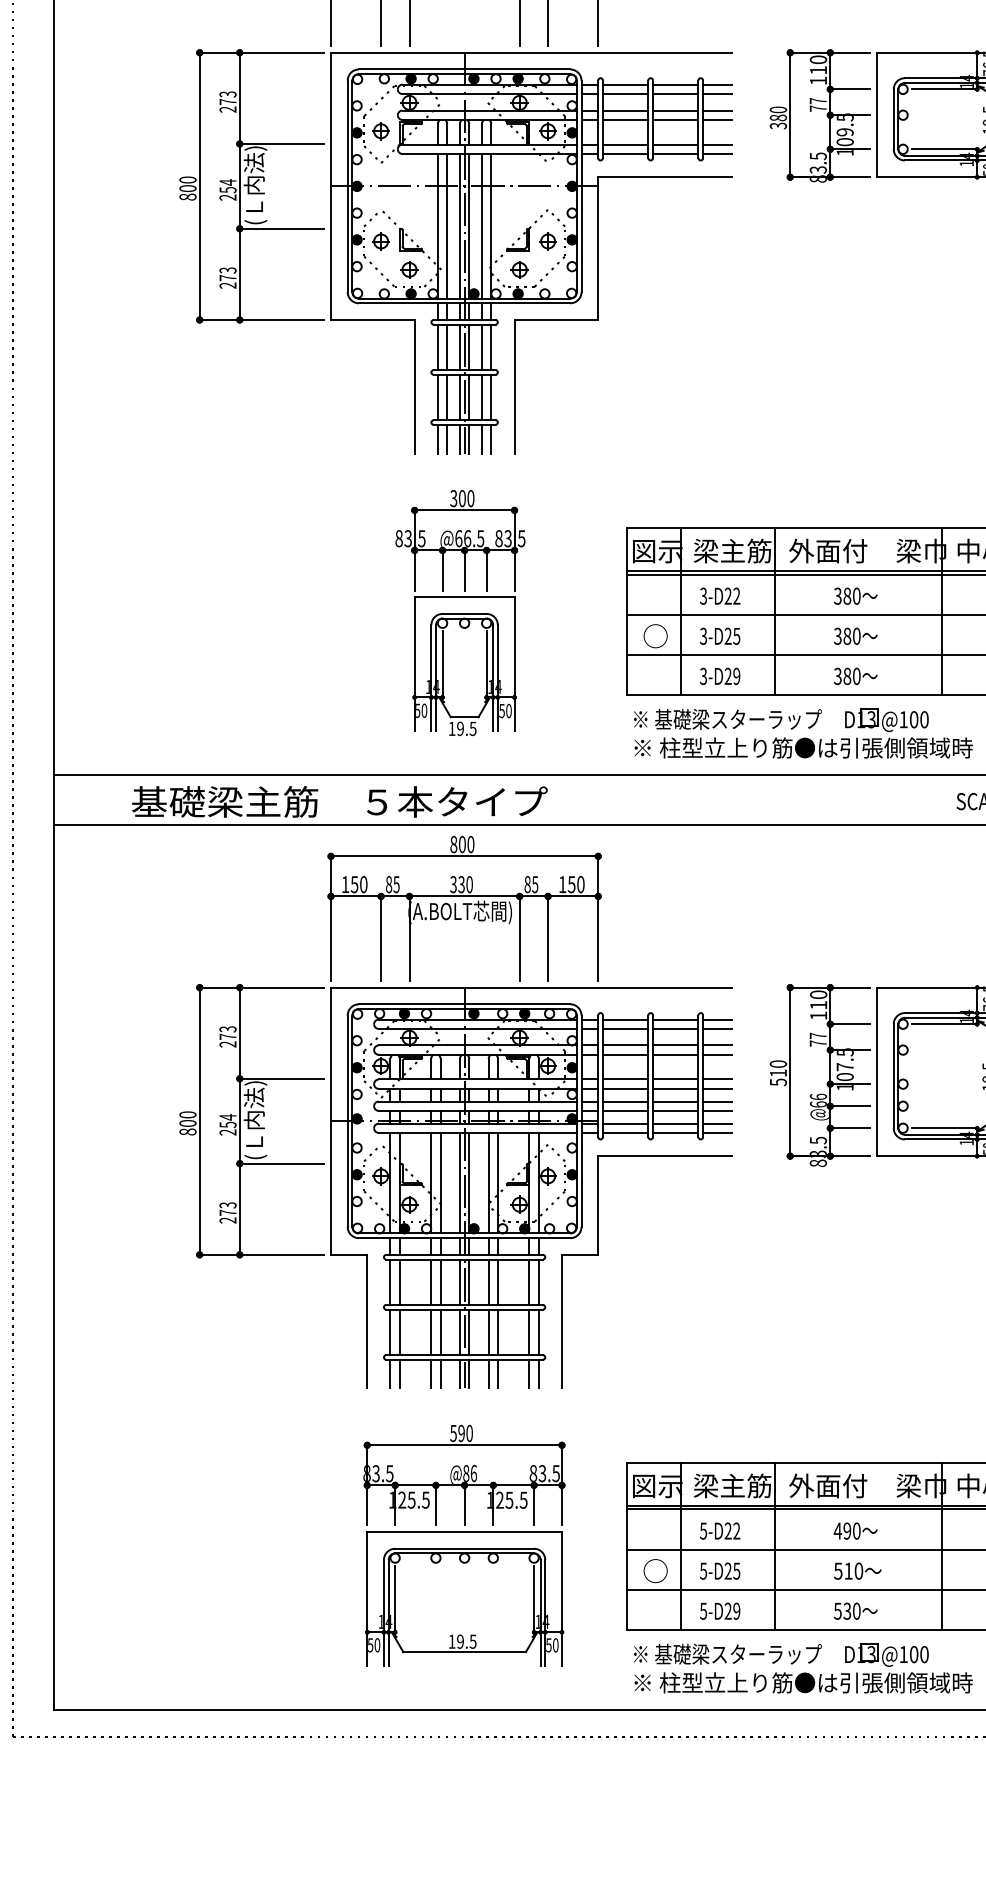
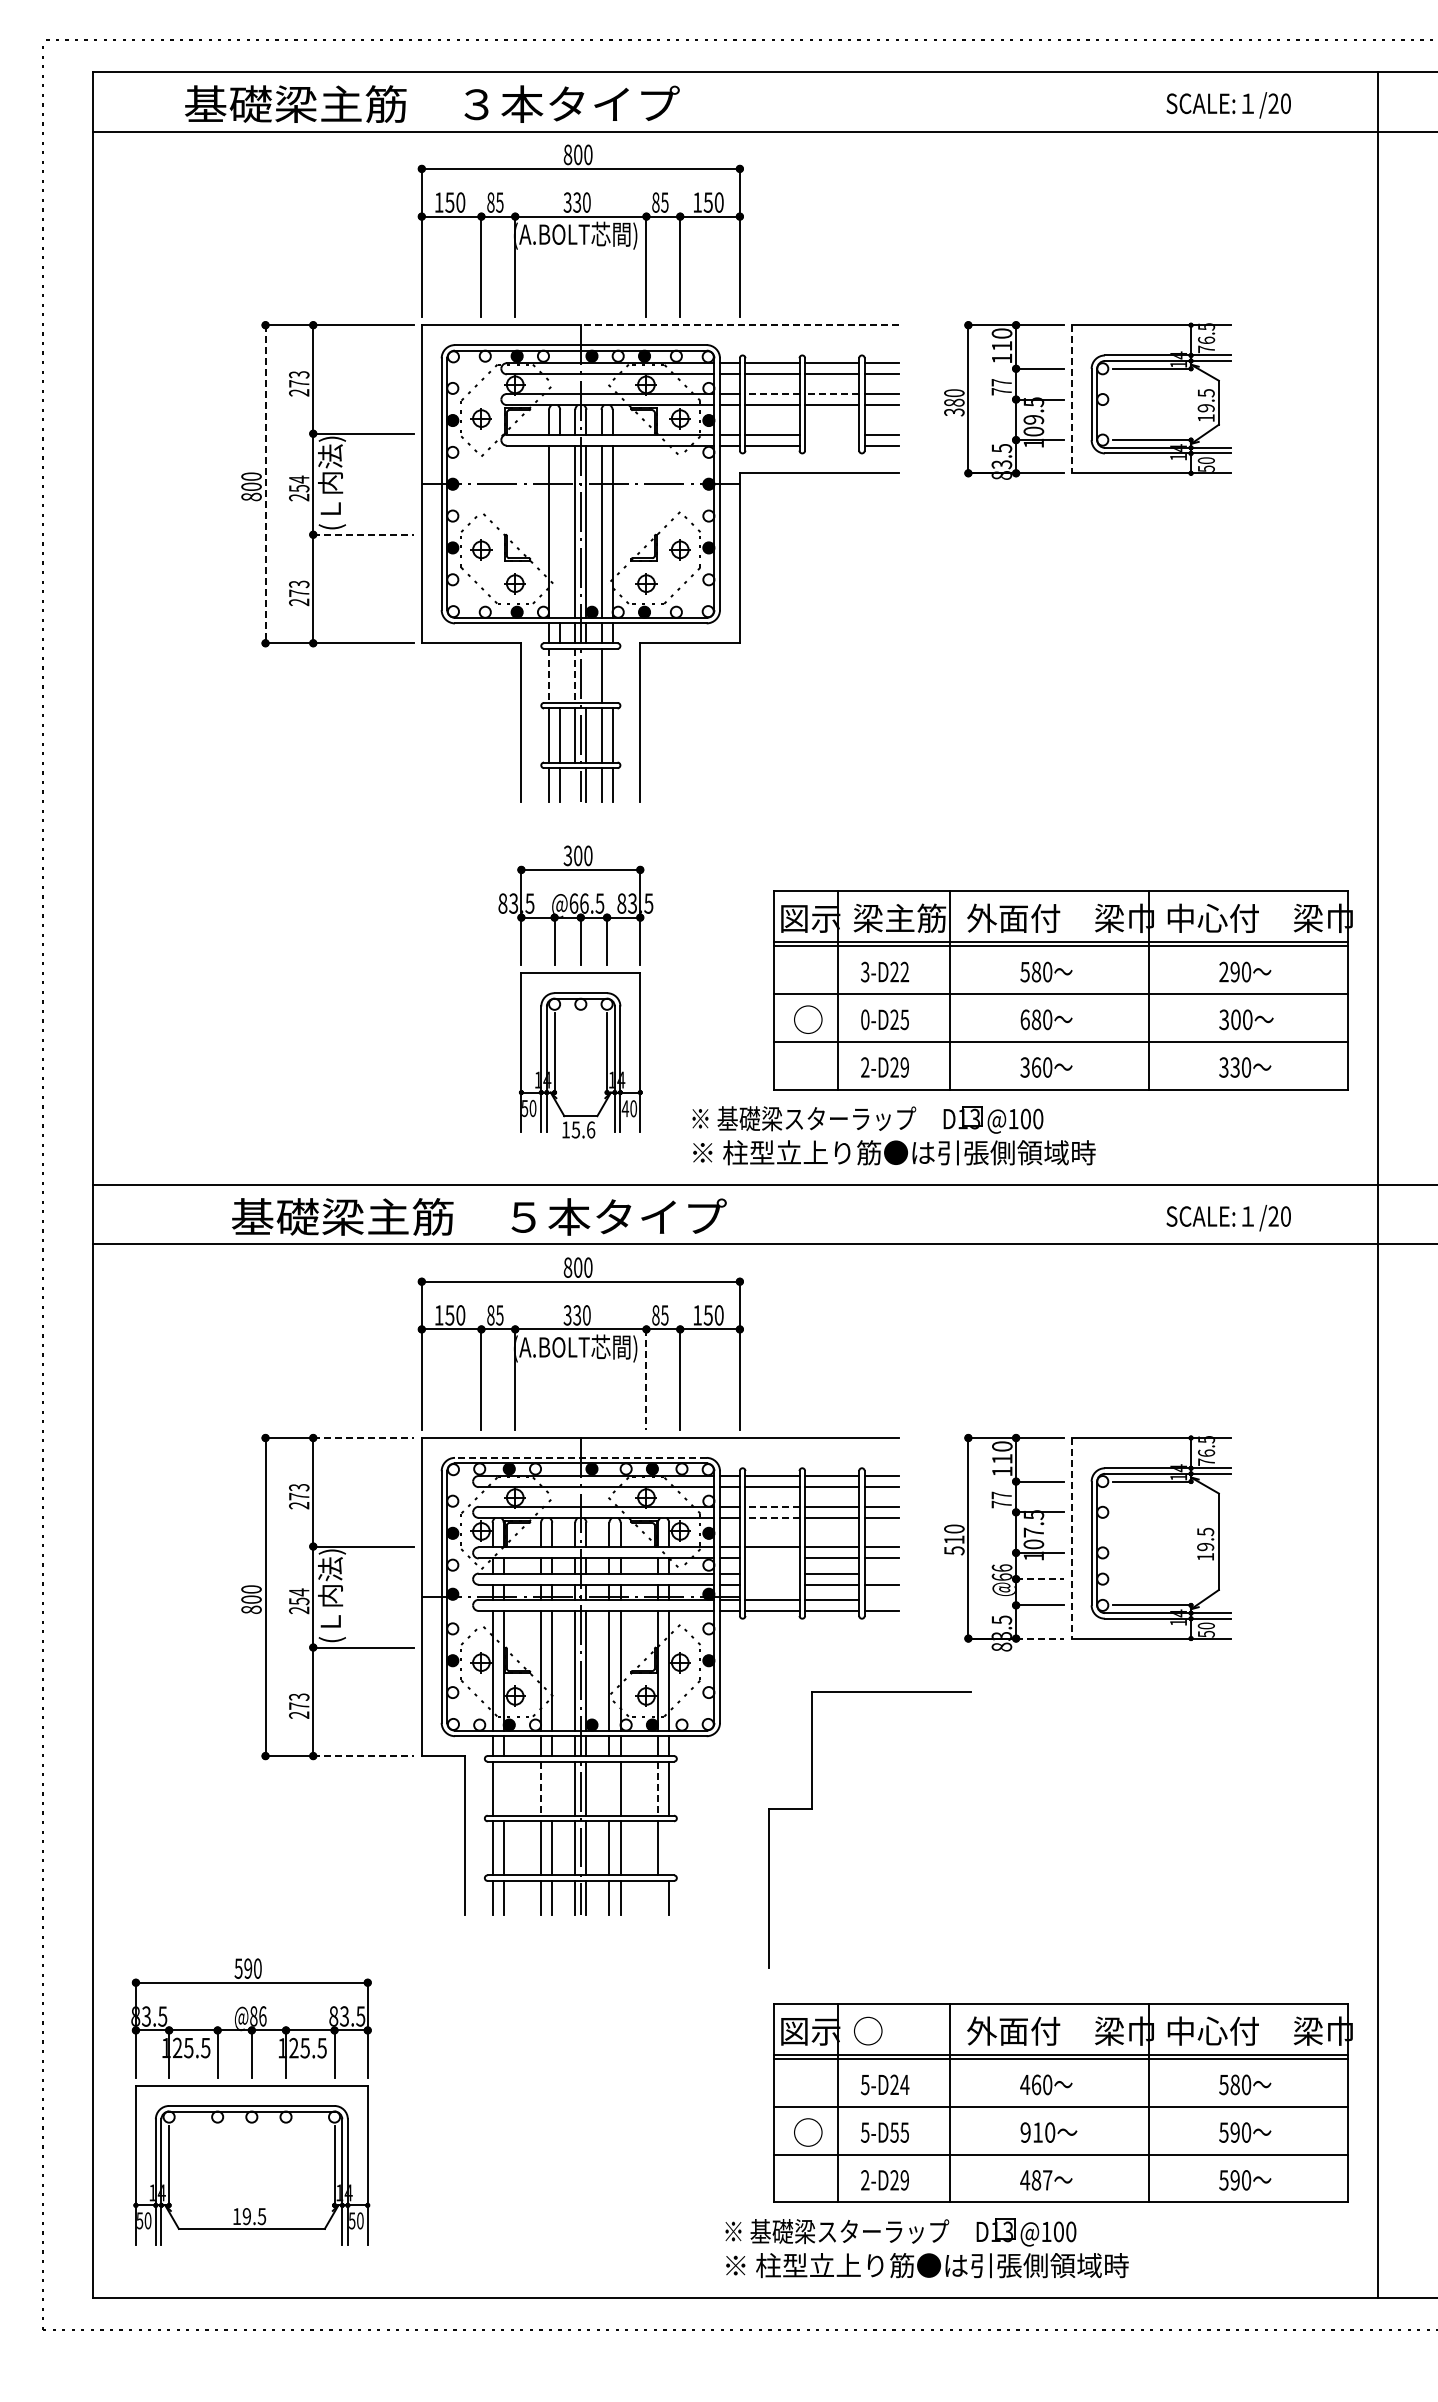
line: (597, 53) -> (739, 325), solid -> dashed
line: (625, 110) -> (772, 393), solid -> dashed
line: (675, 110) -> (831, 393), solid -> dashed
line: (876, 115) -> (1071, 399), solid -> dashed
line: (676, 144) -> (832, 434), removed
line: (676, 153) -> (832, 445), removed
line: (199, 186) -> (265, 484), solid -> dashed
line: (447, 226) -> (560, 531), removed
line: (282, 228) -> (364, 534), solid -> dashed
line: (438, 347) -> (549, 676), solid -> dashed
line: (447, 347) -> (560, 675), removed
line: (460, 347) -> (575, 676), solid -> dashed
line: (469, 347) -> (586, 675), removed
line: (491, 347) -> (612, 675), removed
line: (460, 439) -> (575, 785), removed
text: (838, 595) -> (1025, 971), 380 -> 580
text: (703, 636) -> (865, 1019), 3-D25 -> 0-D25
text: (837, 636) -> (1024, 1019), 380 -> 680
text: (703, 676) -> (865, 1067), 3-D29 -> 2-D29
text: (847, 676) -> (1036, 1067), 380 -> 360
text: (502, 710) -> (625, 1108), 50 -> 40
text: (466, 728) -> (583, 1129), 19.5 -> 15.6
part: (802, 733) -> (893, 1135), moved
text: (339, 801) -> (479, 1216), moved
line: (519, 939) -> (646, 1380), solid -> dashed
line: (282, 988) -> (364, 1438), solid -> dashed
line: (464, 1004) -> (580, 1457), solid -> dashed
line: (625, 1045) -> (772, 1506), solid -> dashed
line: (625, 1054) -> (772, 1517), solid -> dashed
line: (876, 1072) -> (1071, 1538), solid -> dashed
line: (625, 1088) -> (772, 1558), removed
line: (625, 1101) -> (772, 1573), removed
line: (717, 1101) -> (881, 1573), removed
line: (849, 1106) -> (1039, 1579), solid -> dashed
line: (625, 1110) -> (772, 1584), removed
line: (717, 1123) -> (881, 1599), removed
line: (849, 1156) -> (1039, 1638), solid -> dashed
line: (282, 1255) -> (364, 1756), solid -> dashed
part: (598, 1255) -> (812, 1809), moved
line: (399, 1282) -> (503, 1788), removed
line: (431, 1282) -> (541, 1789), solid -> dashed
line: (440, 1282) -> (552, 1788), removed
line: (488, 1282) -> (609, 1788), removed
line: (529, 1282) -> (657, 1789), solid -> dashed
line: (539, 1332) -> (669, 1848), removed
line: (529, 1373) -> (657, 1897), removed
text: (732, 1485) -> (899, 2030), 梁主筋 -> ○
text: (736, 1530) -> (904, 2084), 5-D22 -> 5-D24
text: (847, 1530) -> (1036, 2084), 490 -> 460
part: (464, 1545) -> (251, 2101), moved
text: (728, 1571) -> (894, 2132), 5-D25 -> 5-D55
text: (838, 1571) -> (1025, 2132), 510 -> 910
text: (703, 1611) -> (865, 2180), 5-D29 -> 2-D29
text: (847, 1611) -> (1036, 2180), 530 -> 487
part: (802, 1668) -> (926, 2248), moved

